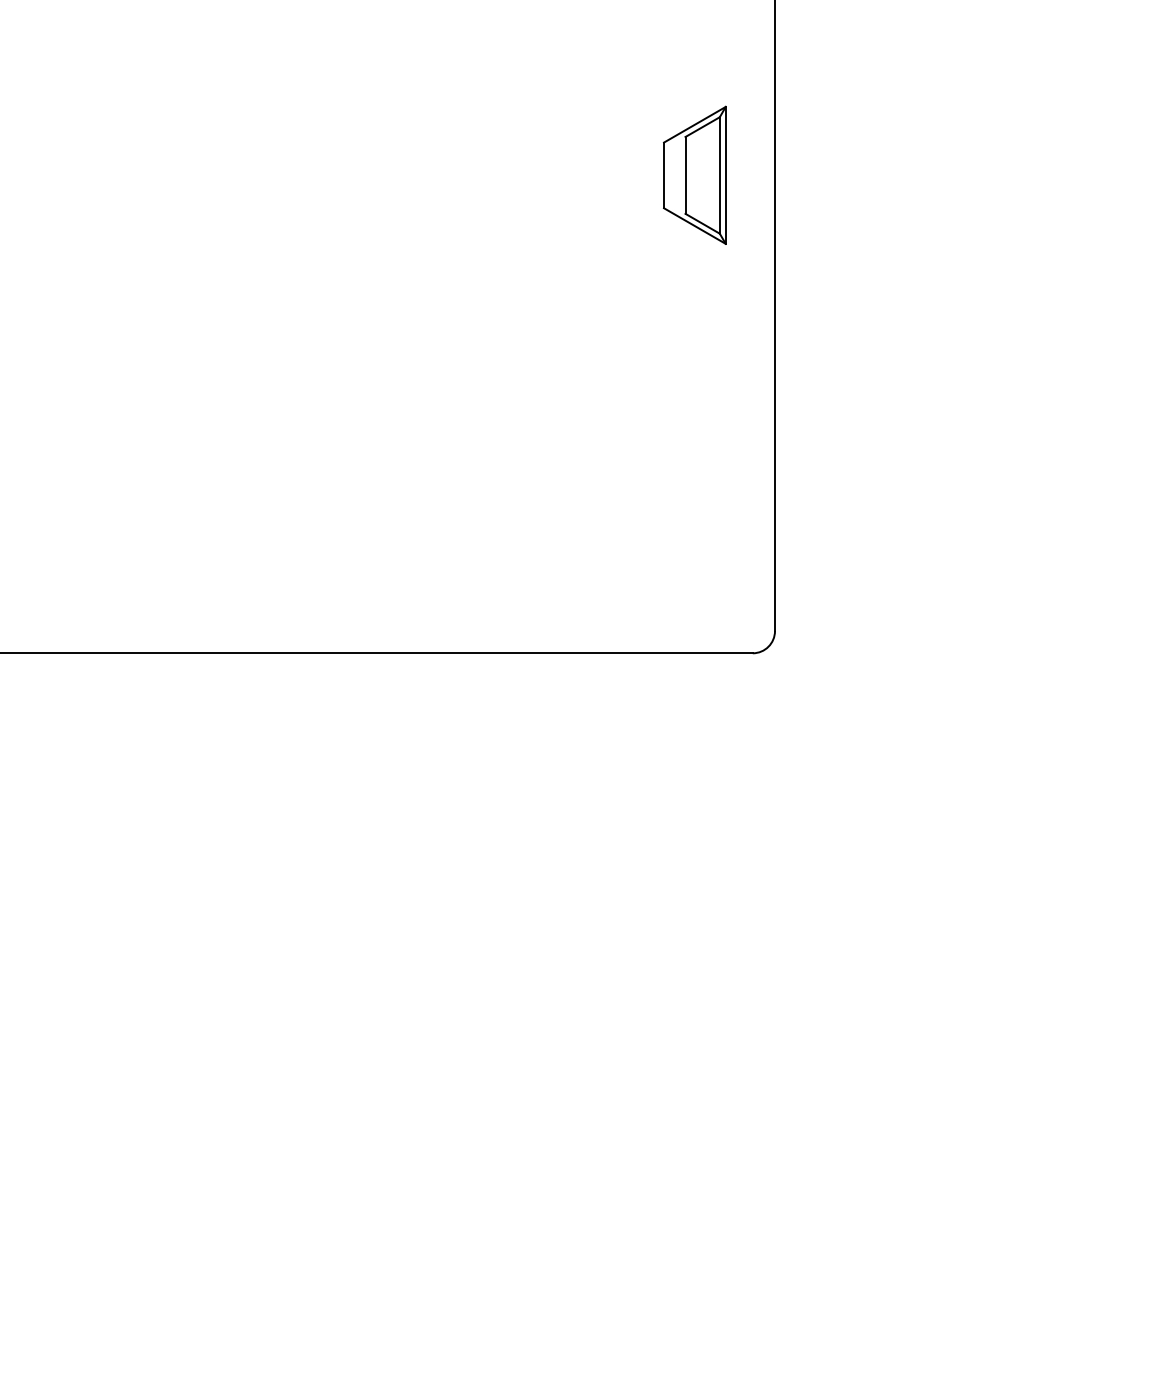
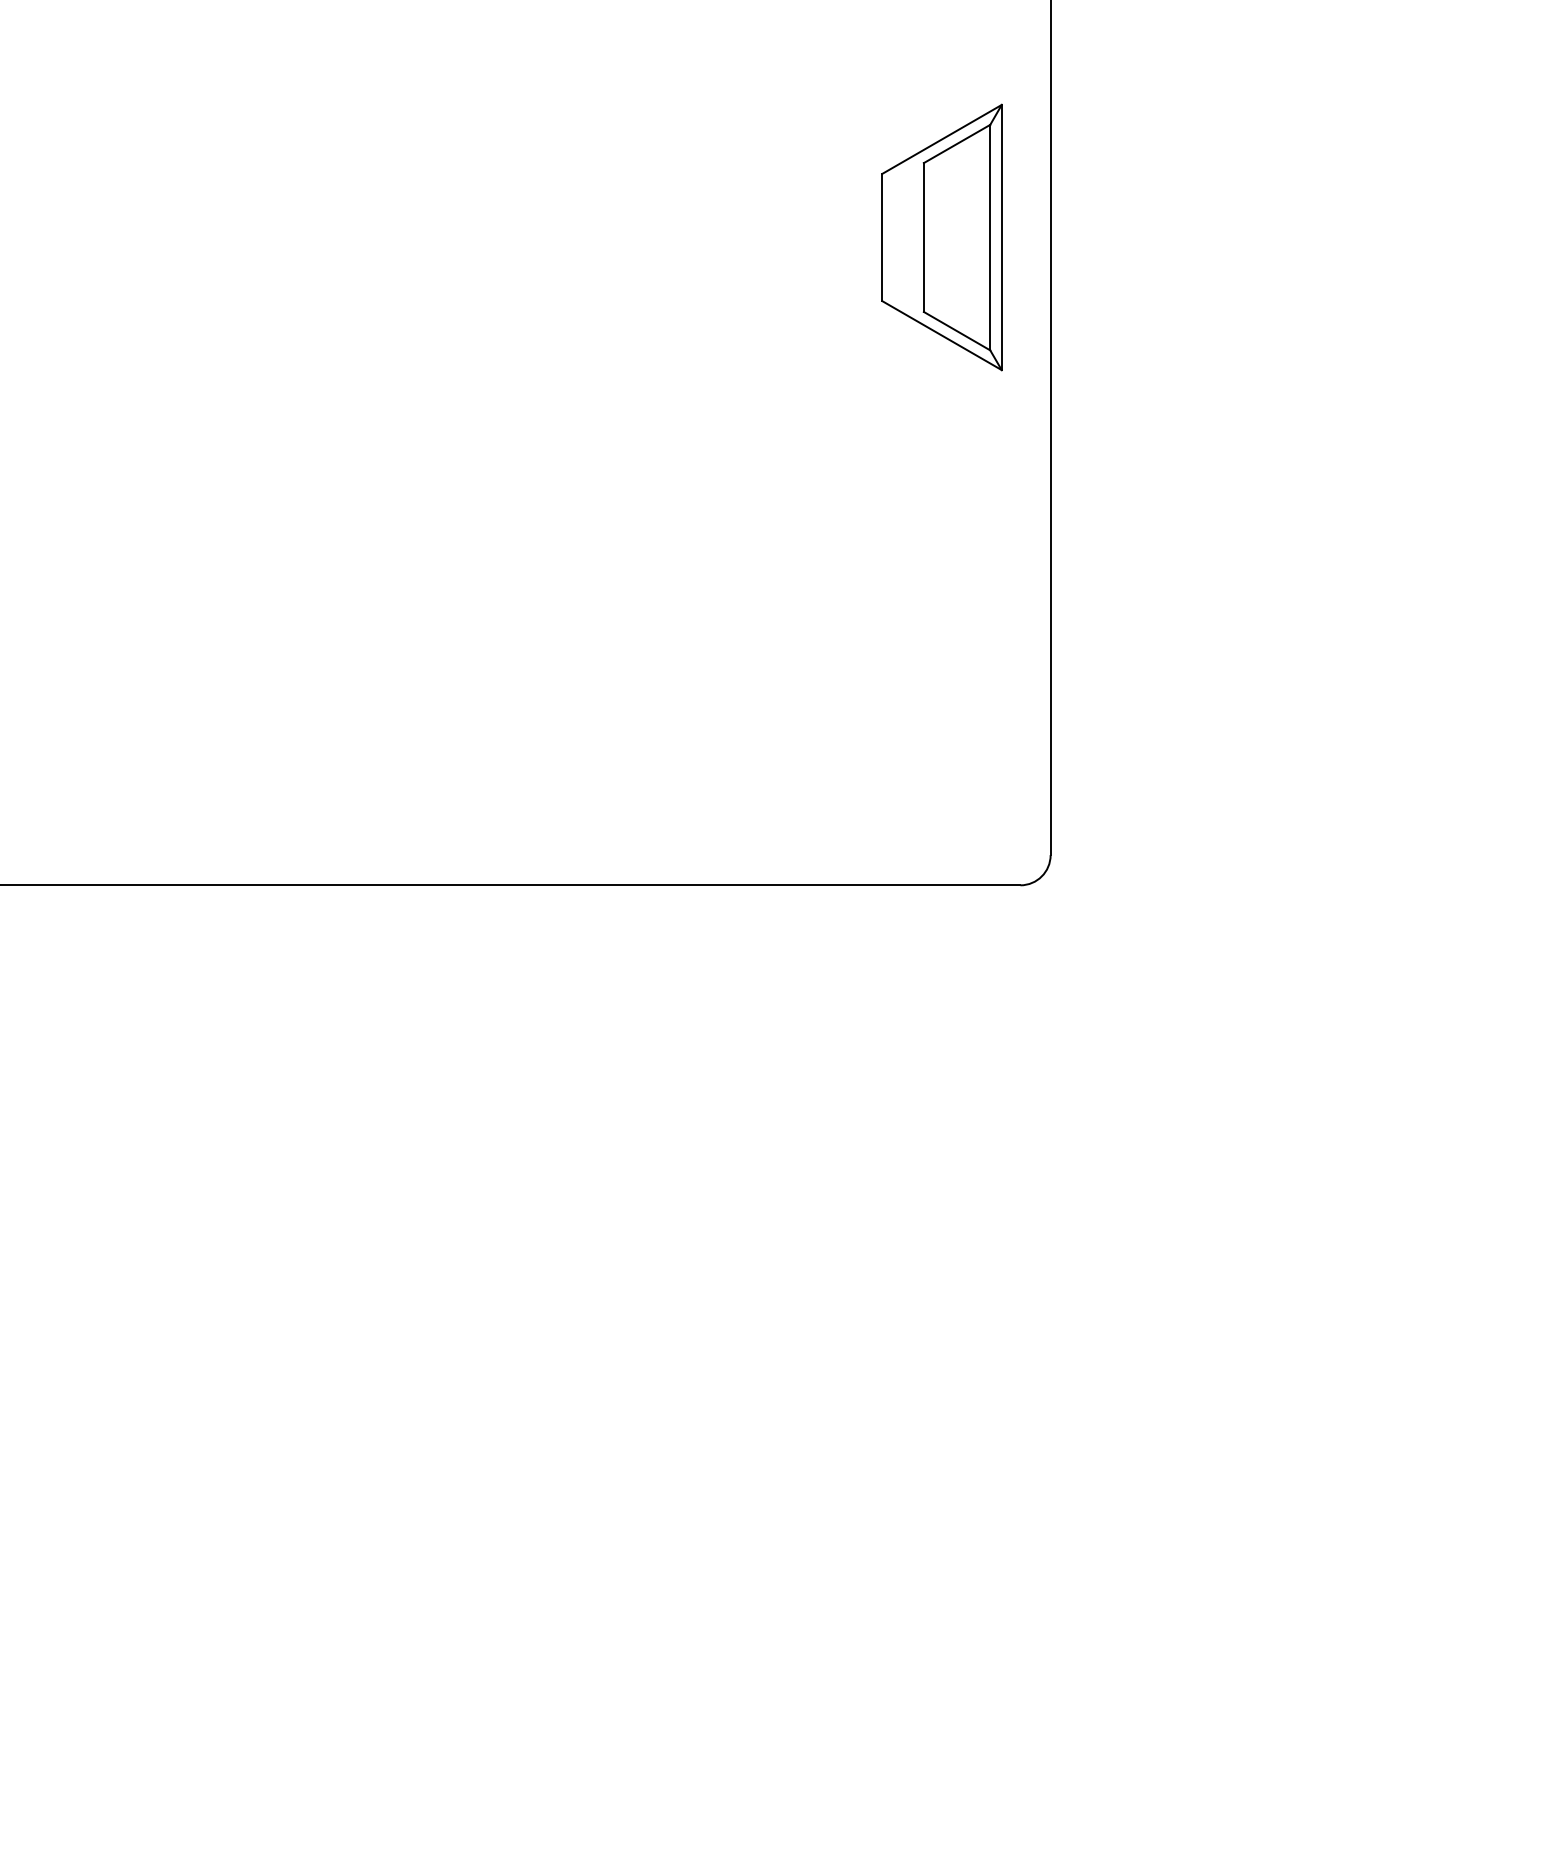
part: (694, 175) -> (941, 237), size x1.43

